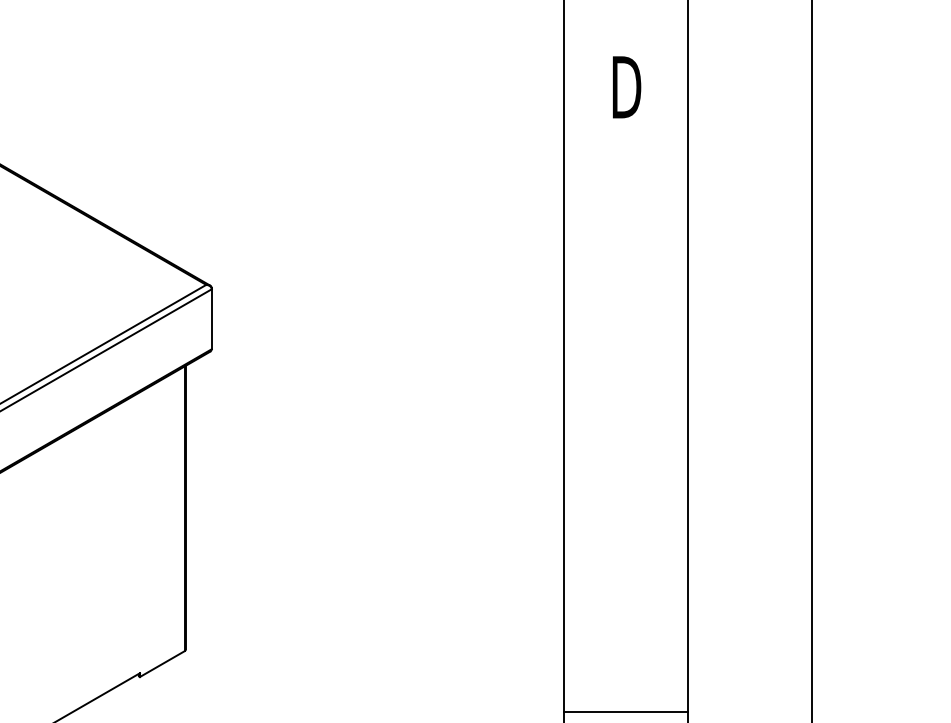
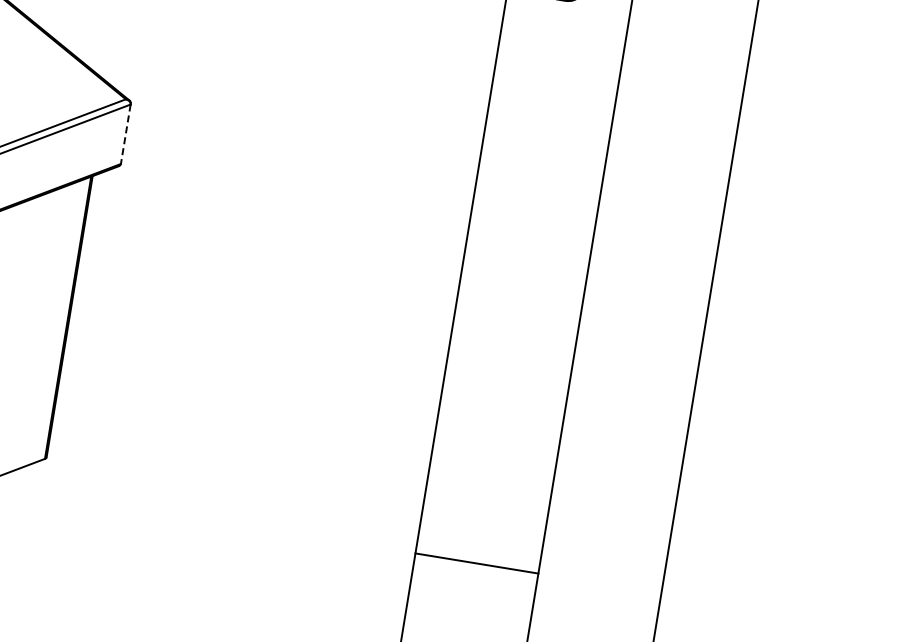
line: (211, 319) -> (125, 134), solid -> dashed
line: (625, 711) -> (476, 563), moved

